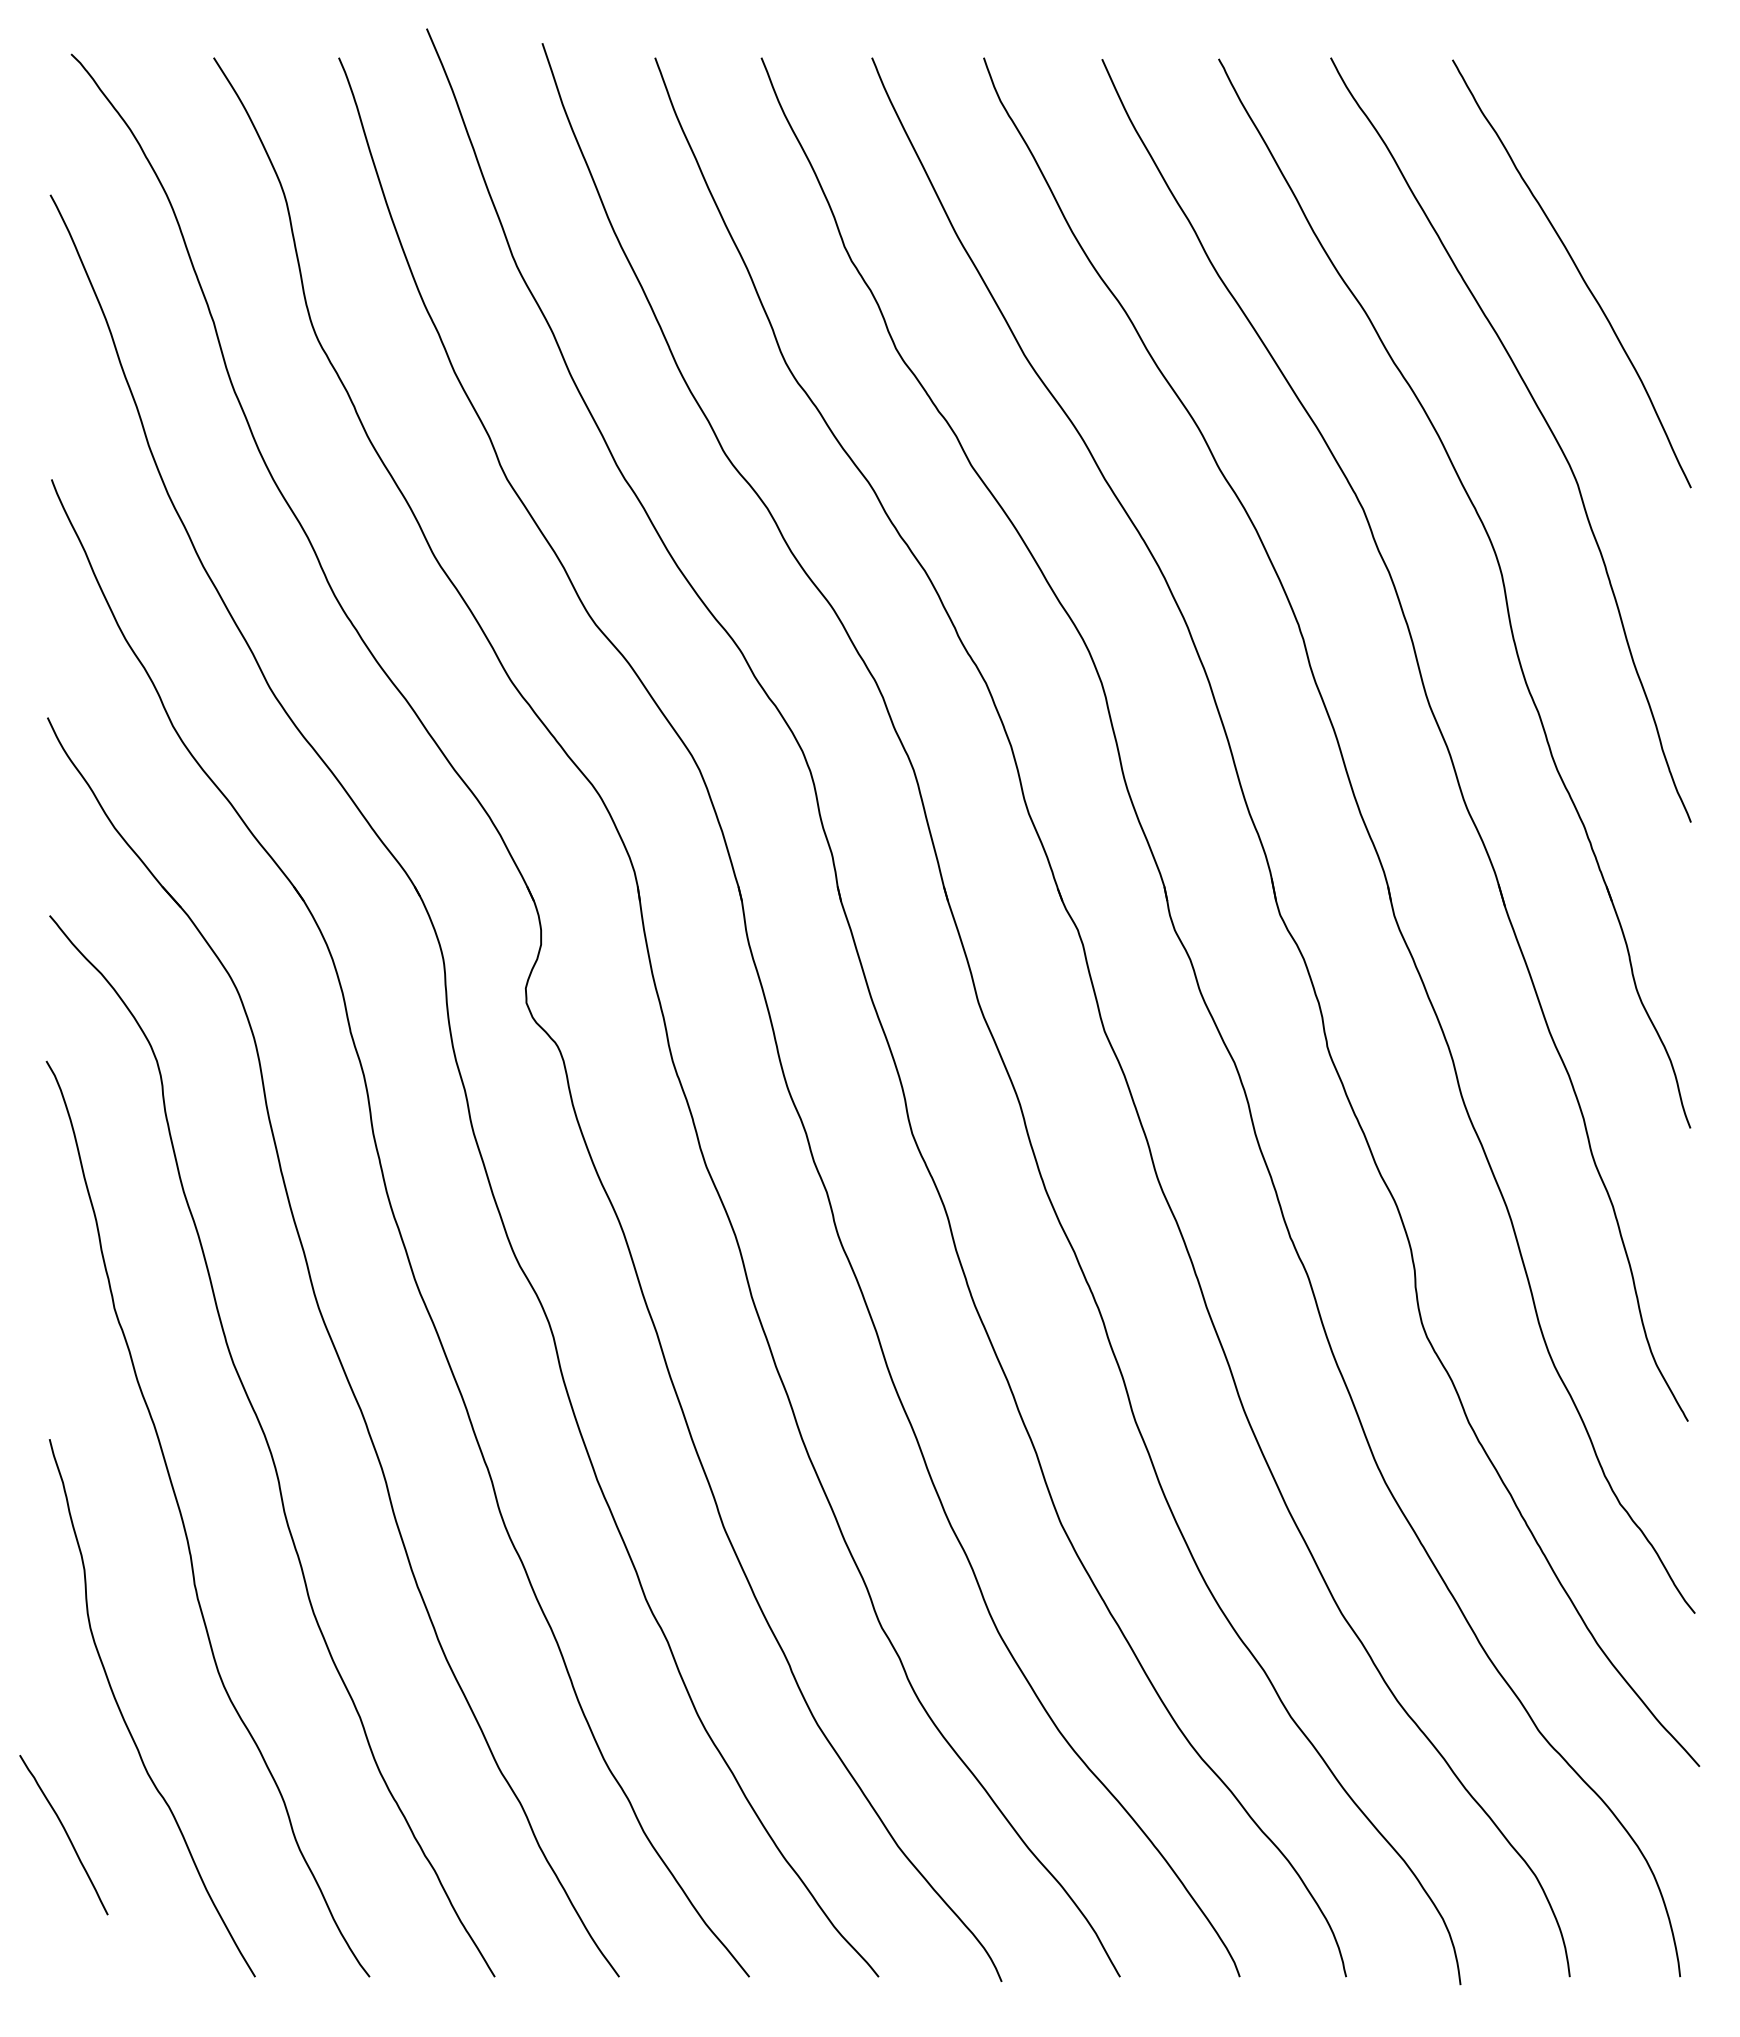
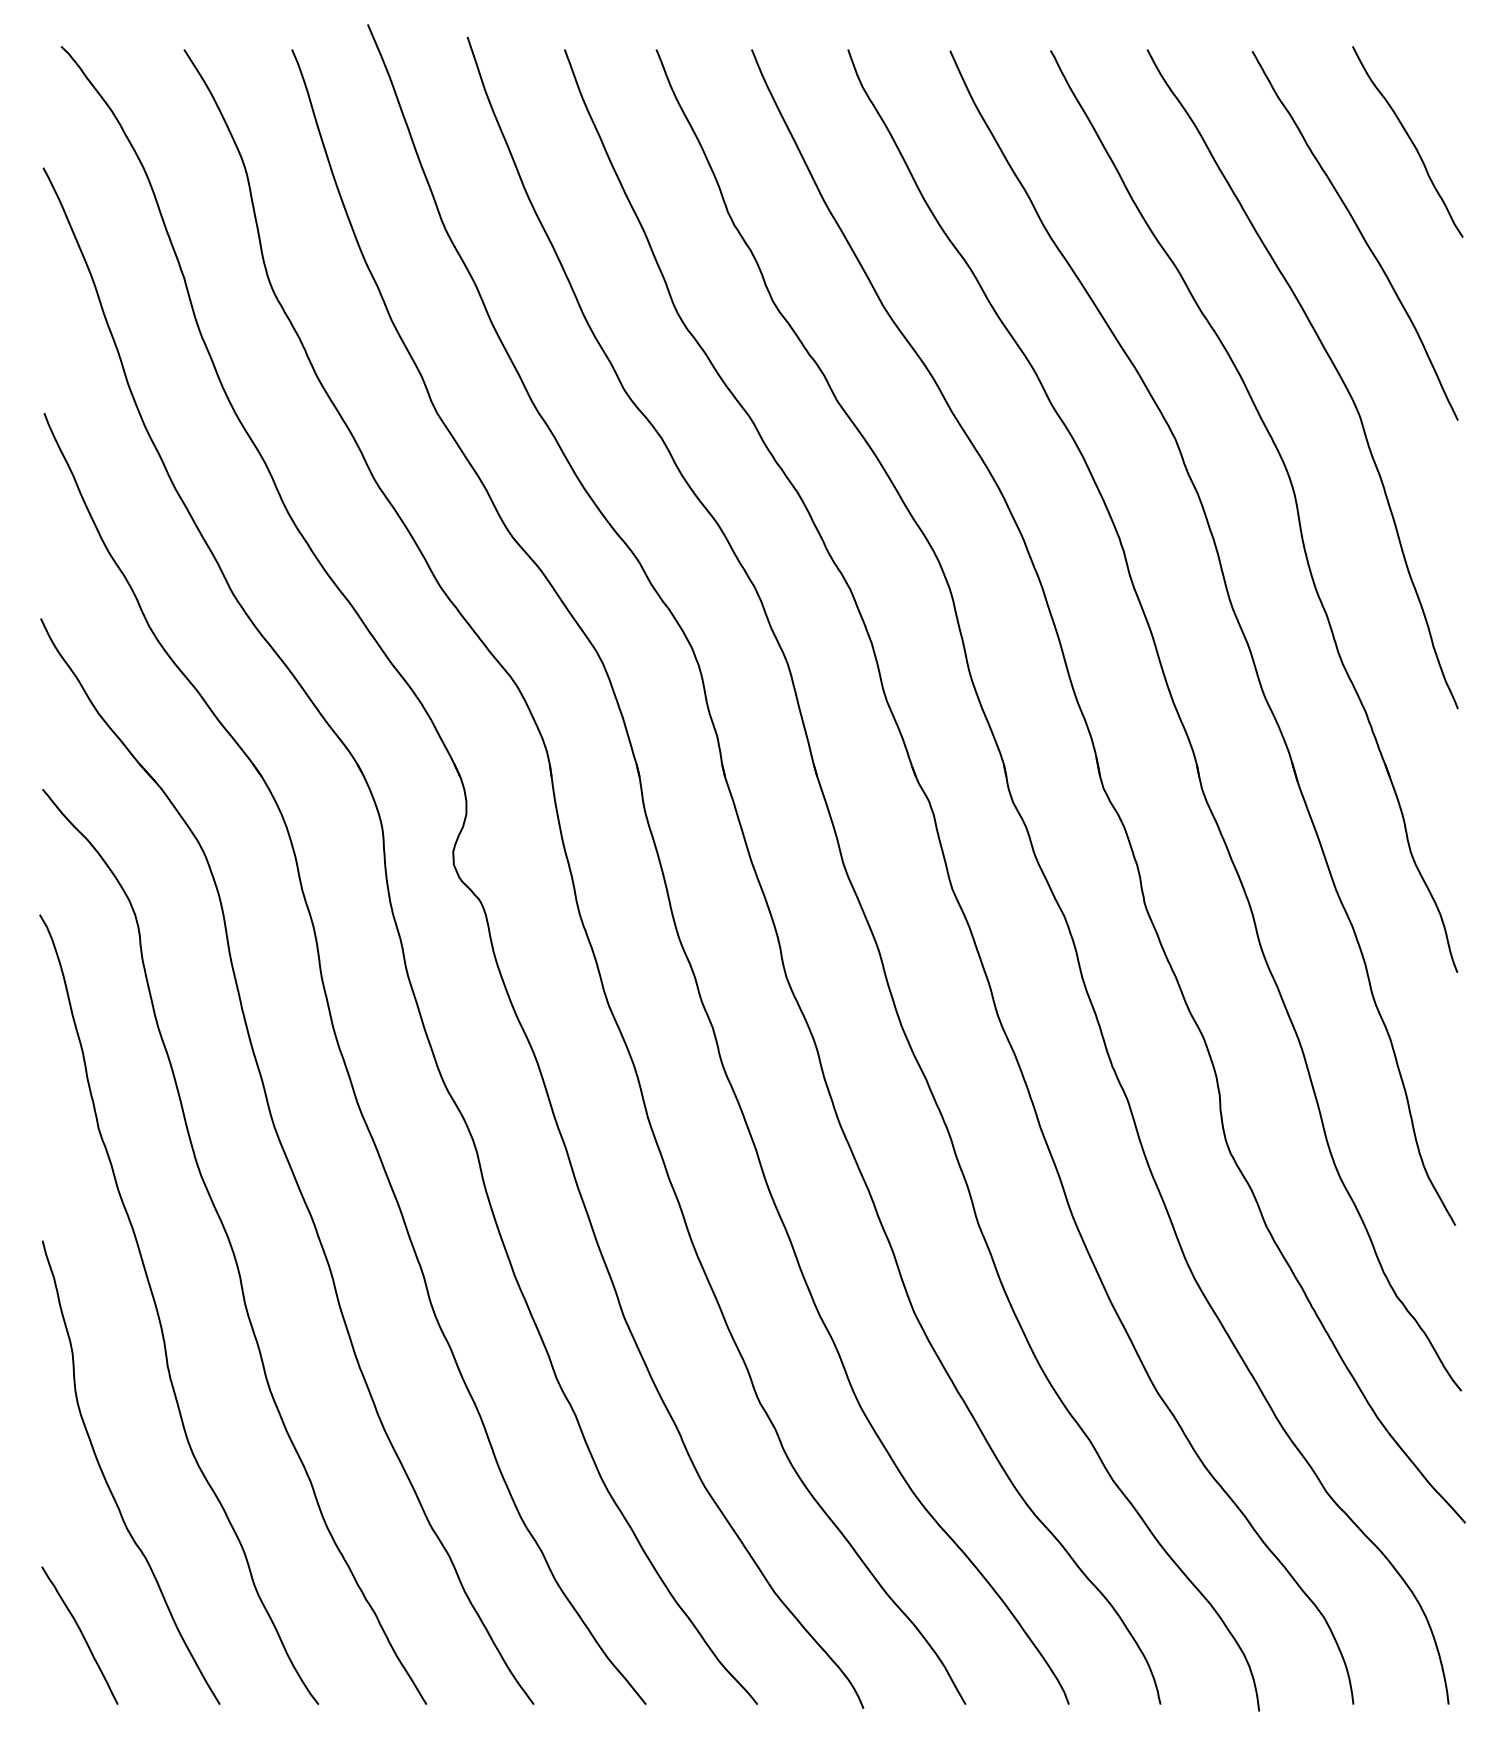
curve: (1635, 163) -> (1410, 140), added
curve: (65, 1833) -> (81, 1634), moved

